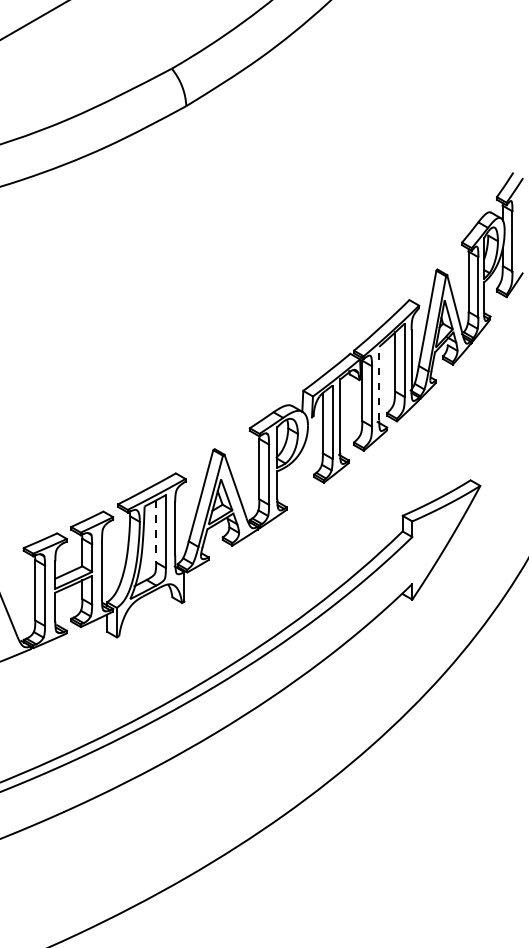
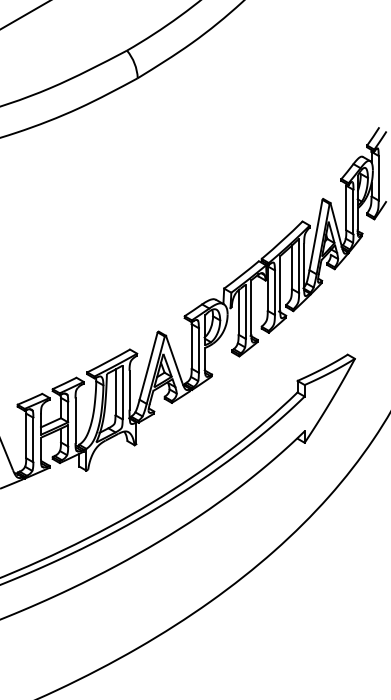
line: (379, 383) -> (280, 283), dashed -> solid
line: (156, 531) -> (115, 392), dashed -> solid

